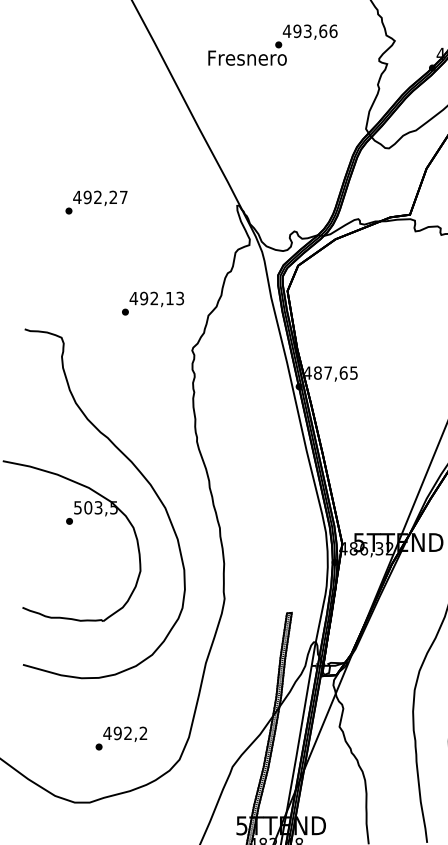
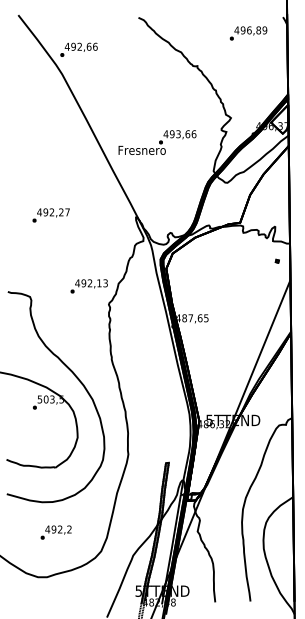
text: (272, 45) -> (157, 142), moved
text: (151, 303) -> (88, 286), moved
text: (120, 738) -> (55, 532), moved

